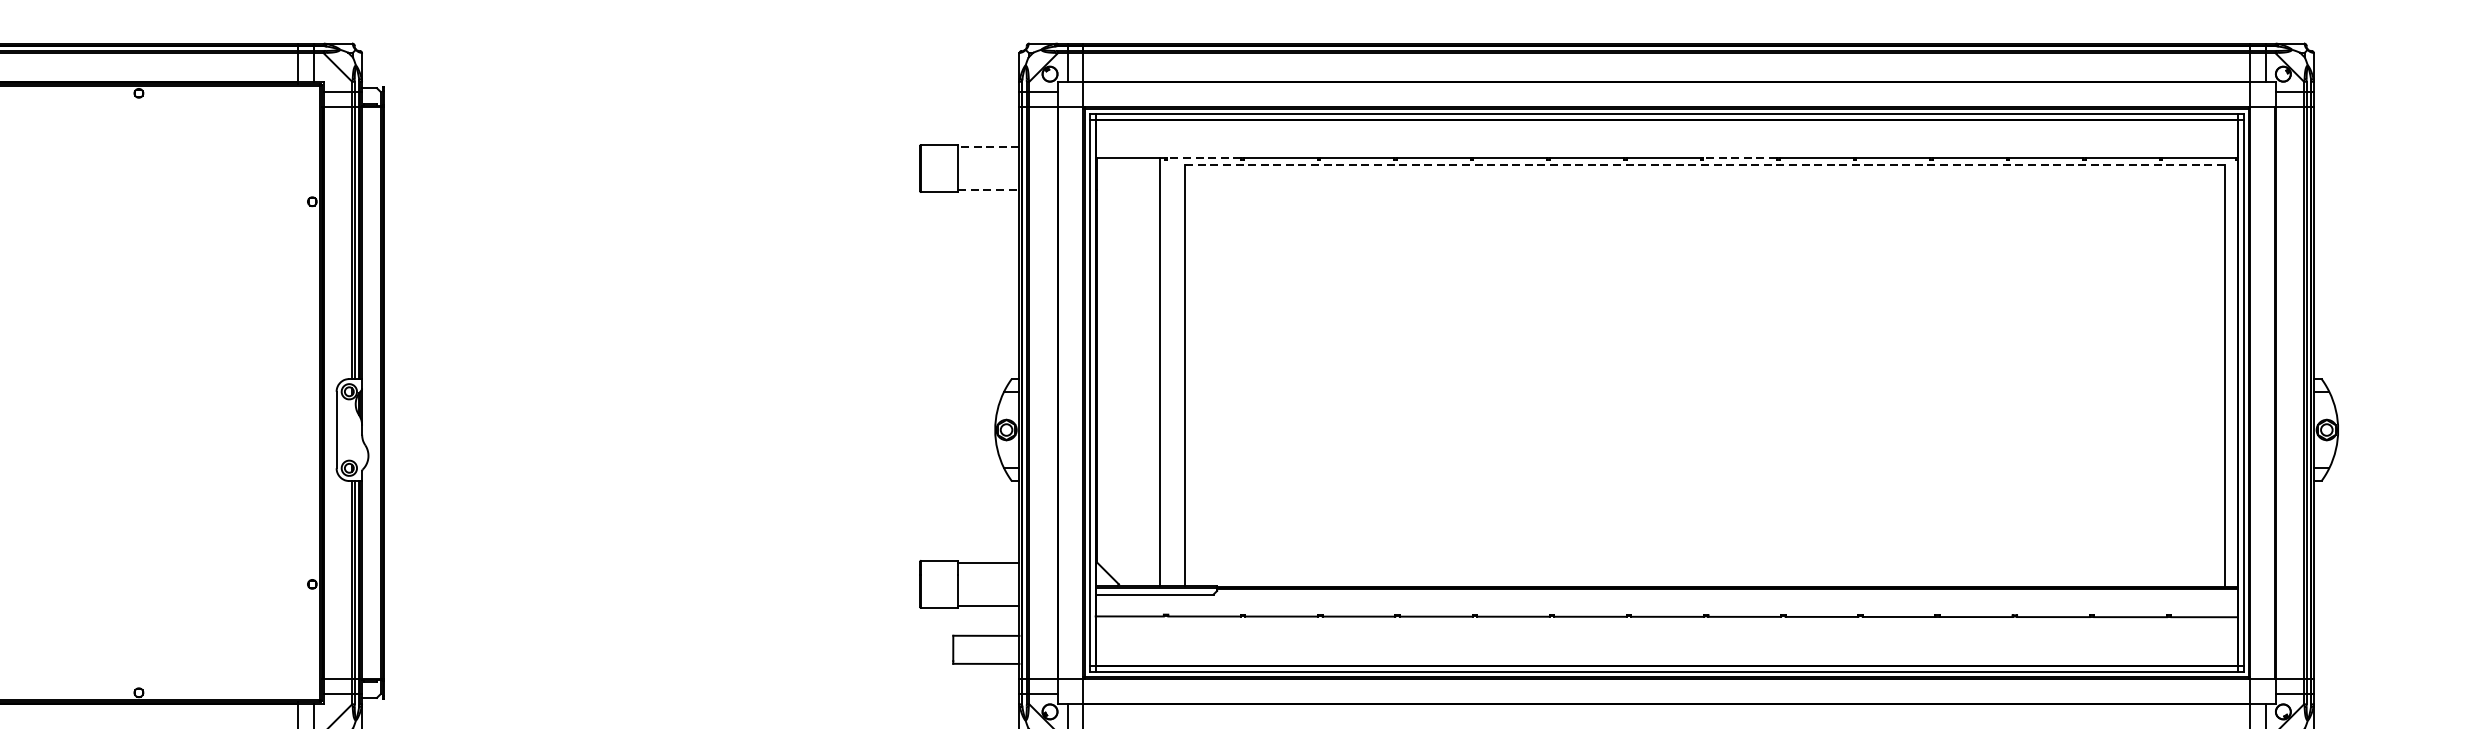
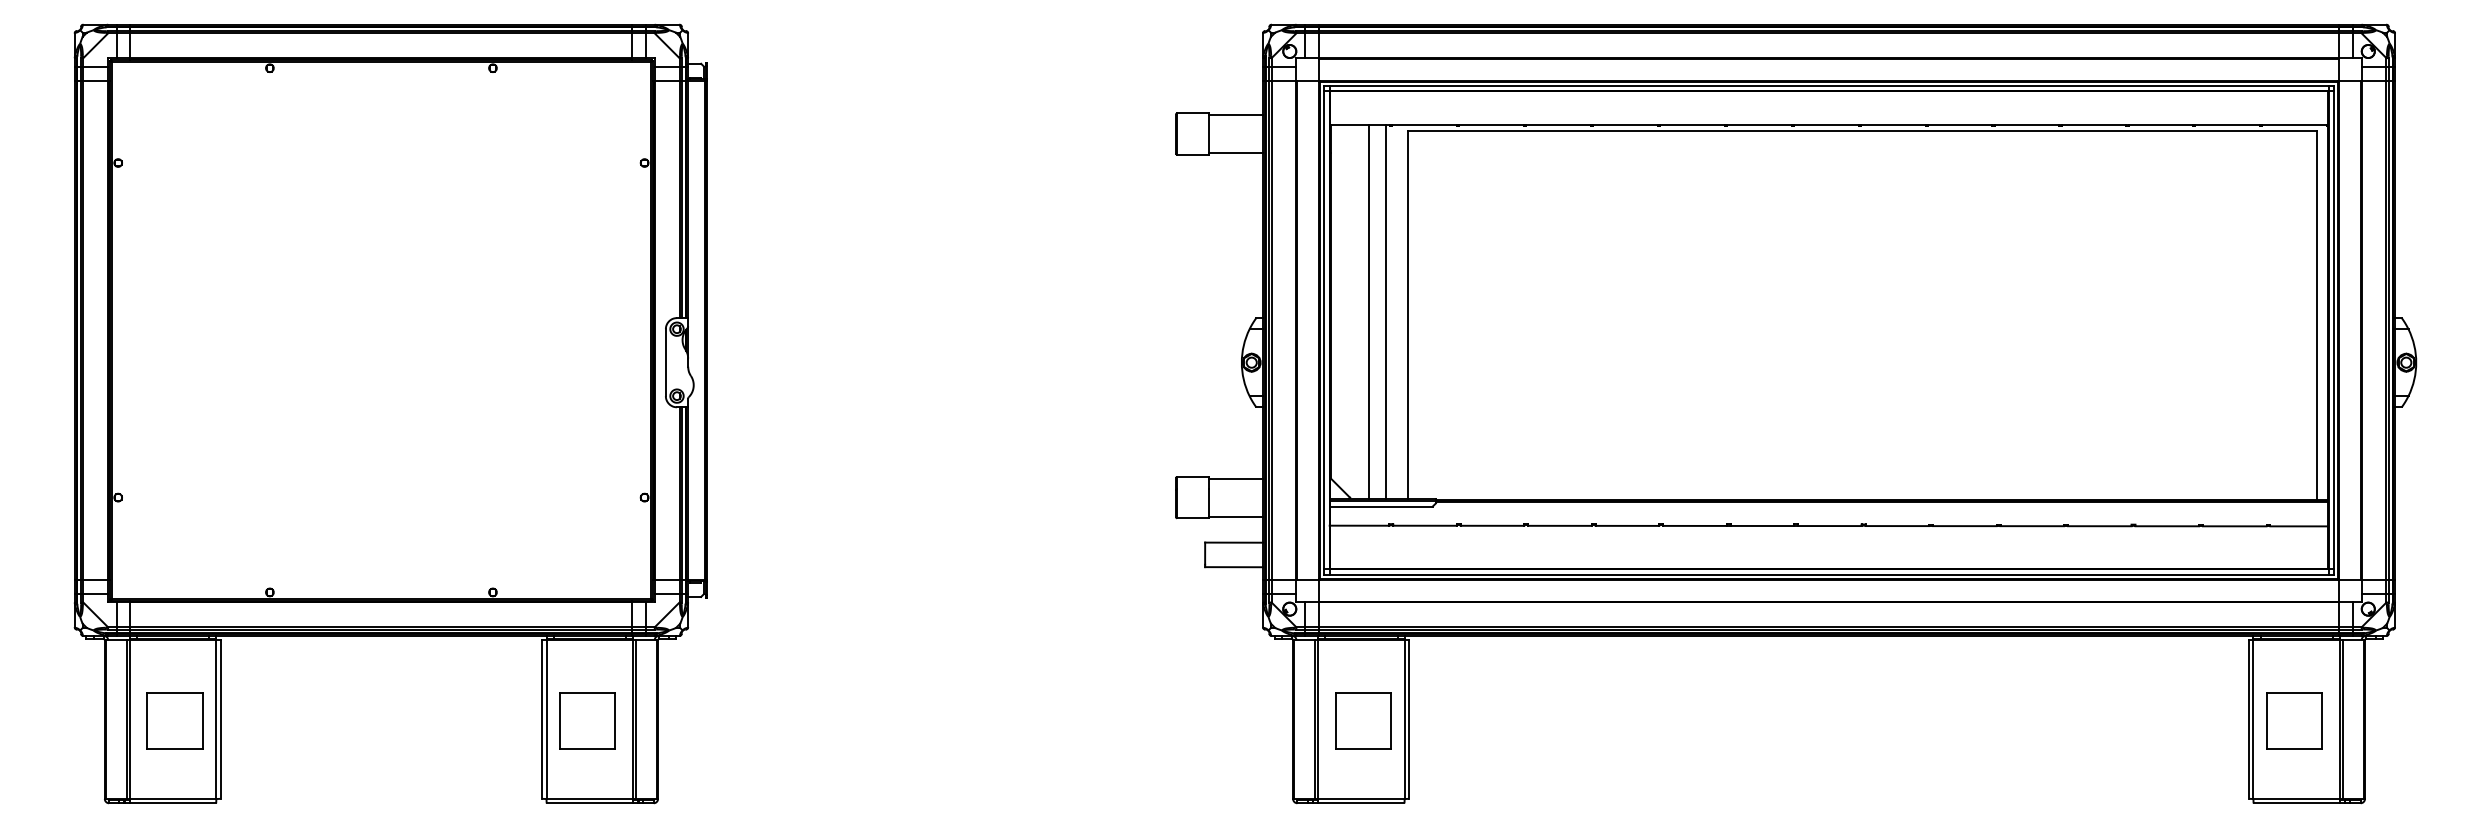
line: (989, 147) -> (1236, 115), dashed -> solid
line: (1204, 157) -> (1424, 124), dashed -> solid
line: (1739, 157) -> (1892, 124), dashed -> solid
line: (1704, 164) -> (1862, 130), dashed -> solid
line: (989, 190) -> (1236, 153), dashed -> solid
line: (1140, 371) -> (1368, 311), added

